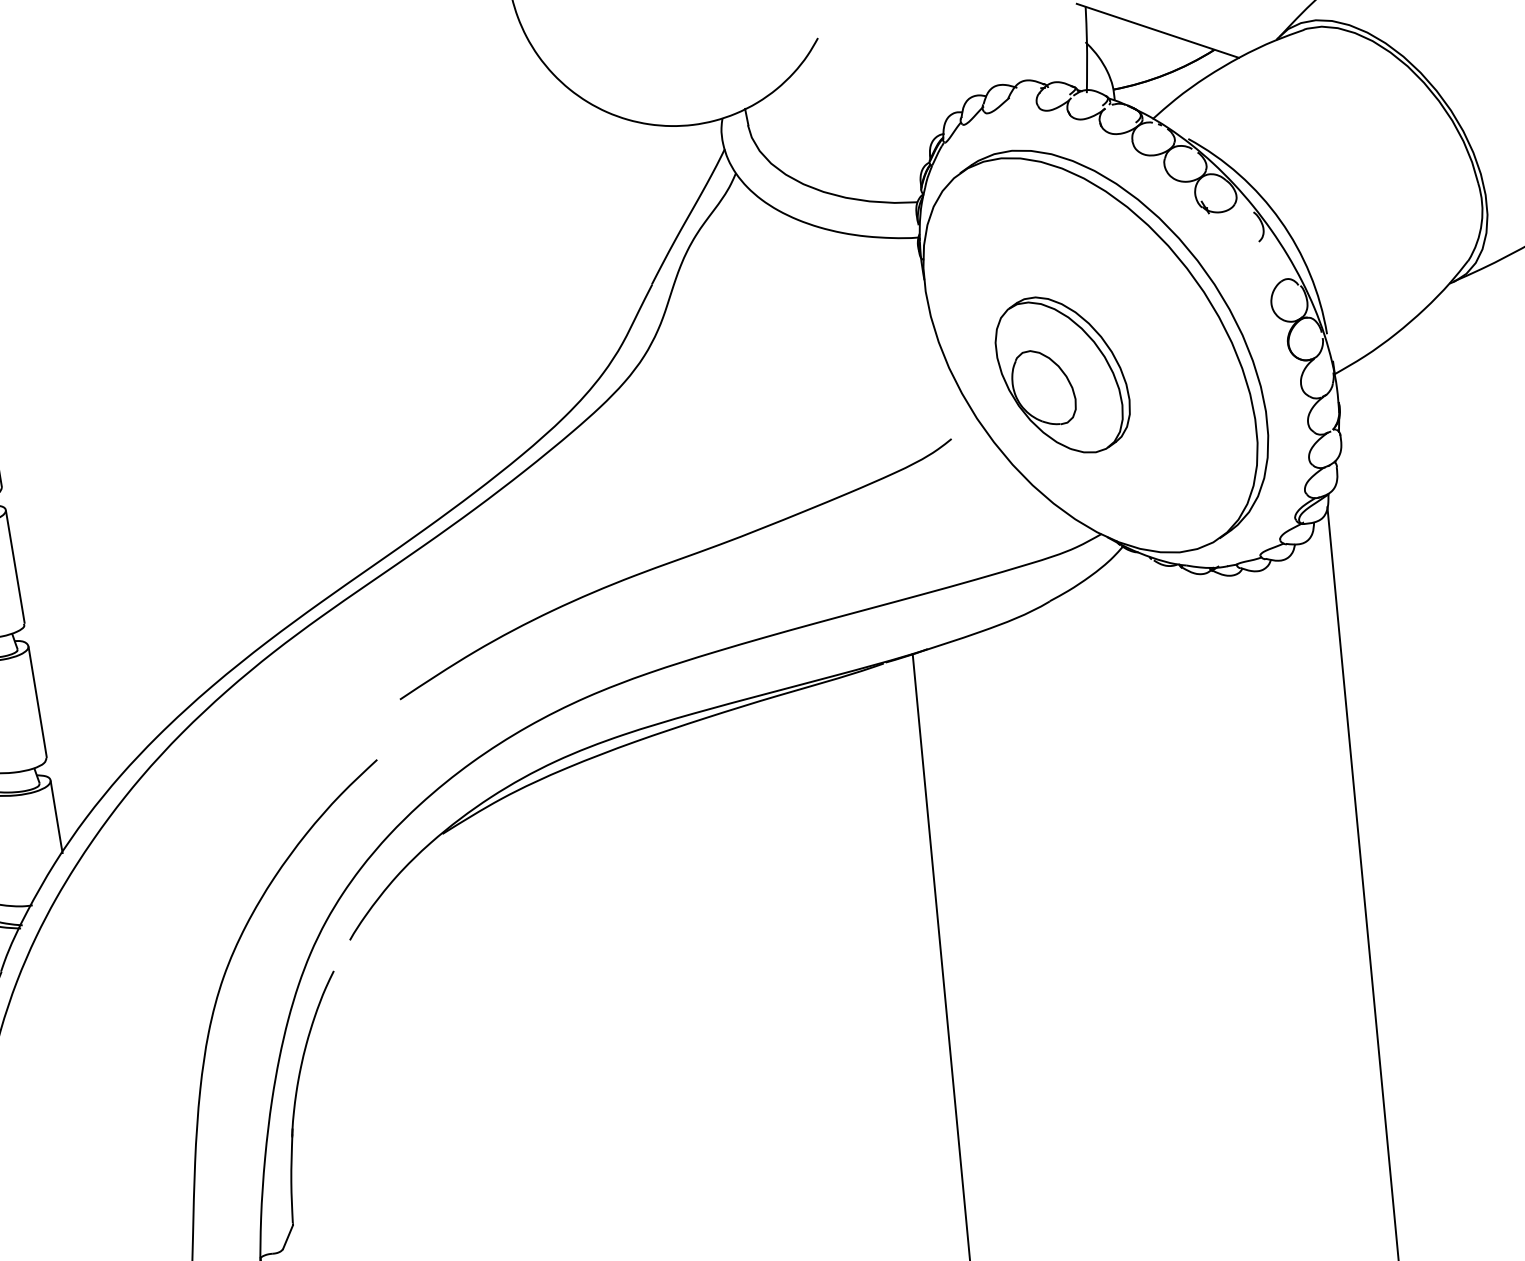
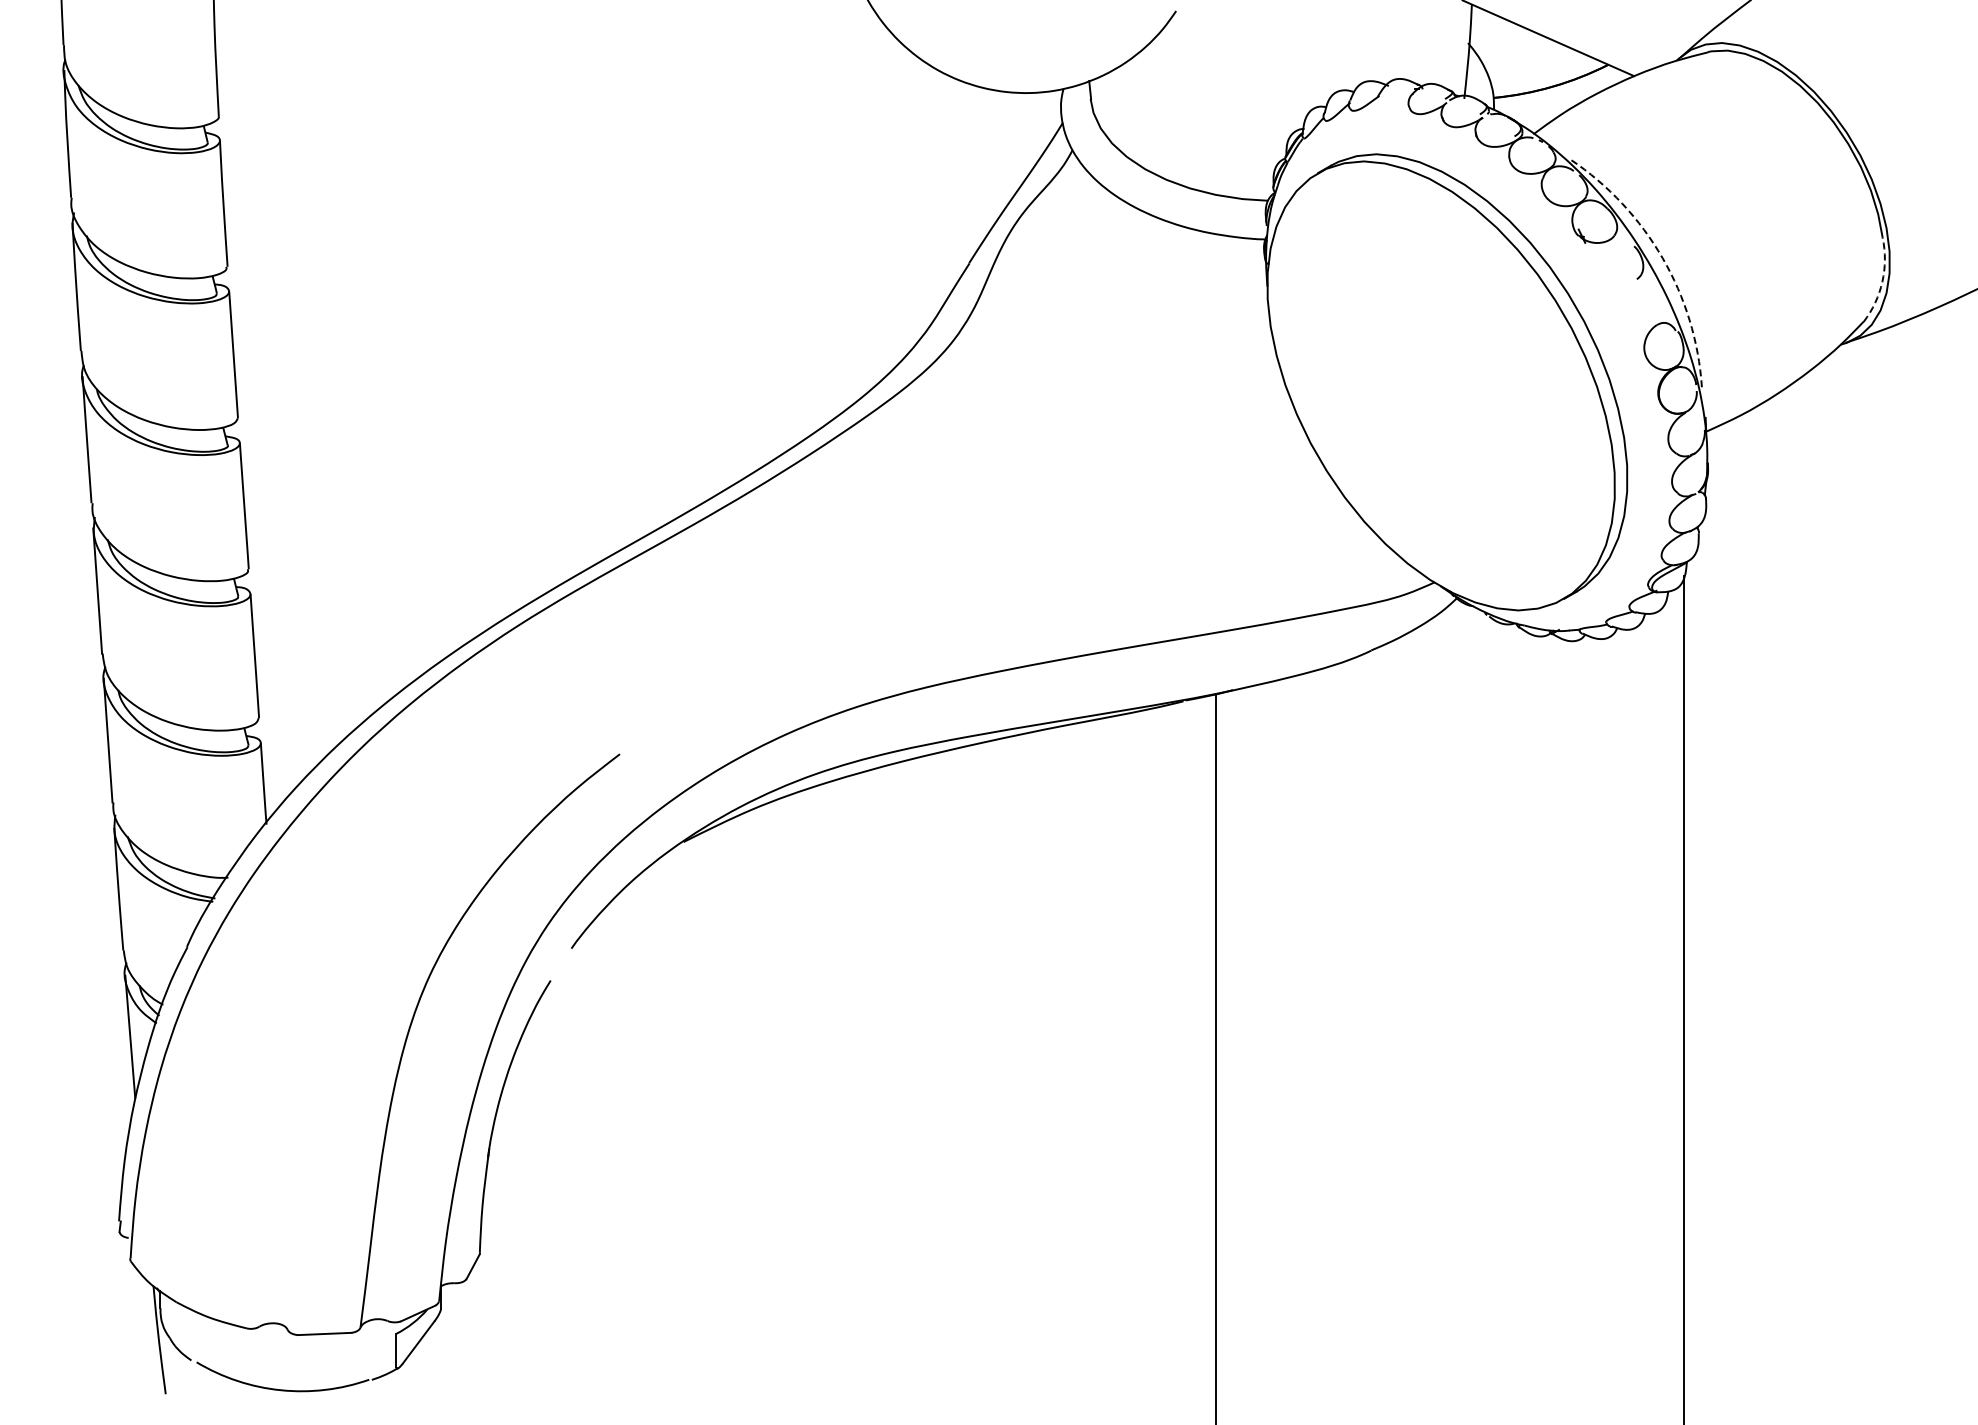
arc: (1280, 220) -> (1662, 258), solid -> dashed
arc: (1481, 222) -> (1882, 281), solid -> dashed
part: (1062, 375) -> (1408, 404), removed
curve: (672, 562) -> (963, 569), removed

